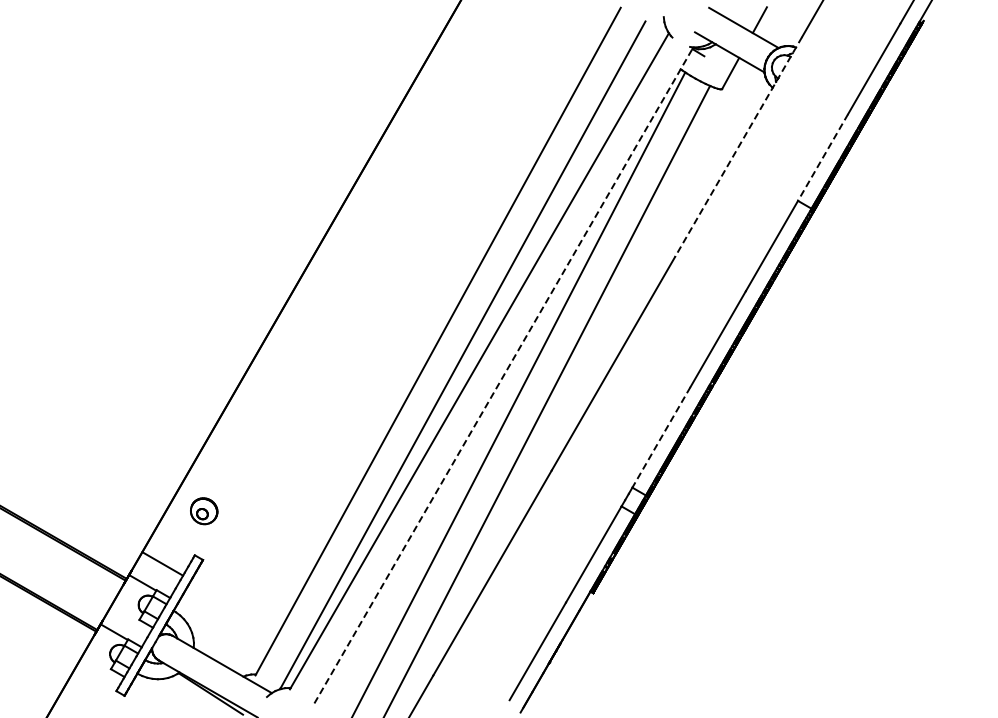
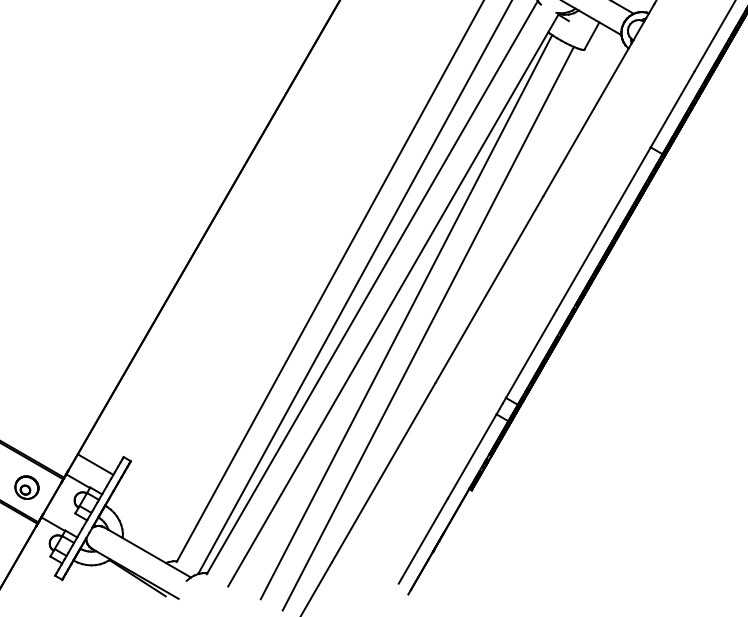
line: (738, 147) -> (598, 100), dashed -> solid
line: (822, 157) -> (672, 109), dashed -> solid
line: (503, 375) -> (393, 299), dashed -> solid
line: (661, 437) -> (531, 354), dashed -> solid
part: (204, 511) -> (27, 487), moved

